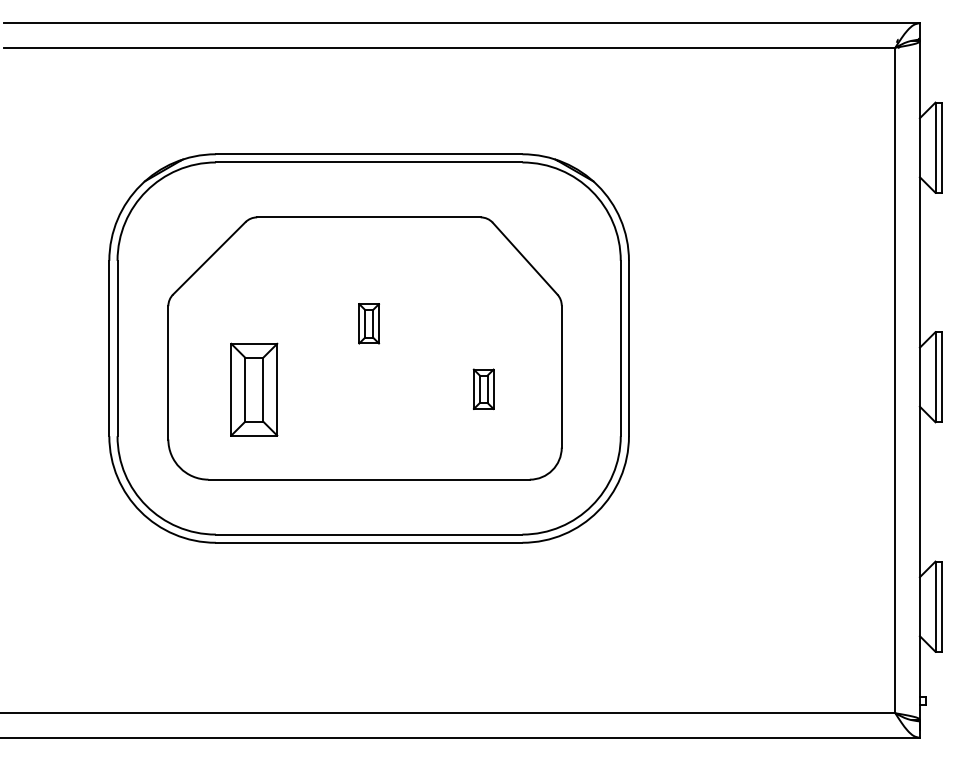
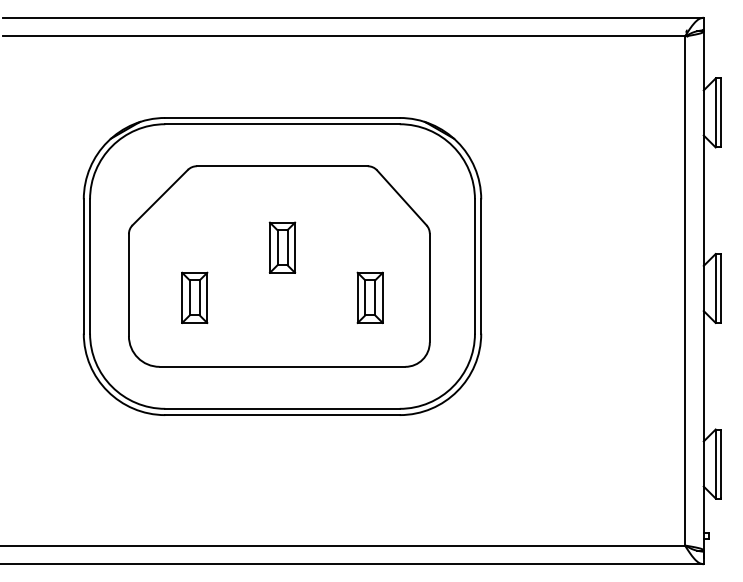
part: (369, 323) -> (282, 247), size x1.67
part: (254, 388) -> (194, 297), size x0.71
part: (482, 388) -> (369, 297), size x1.67

